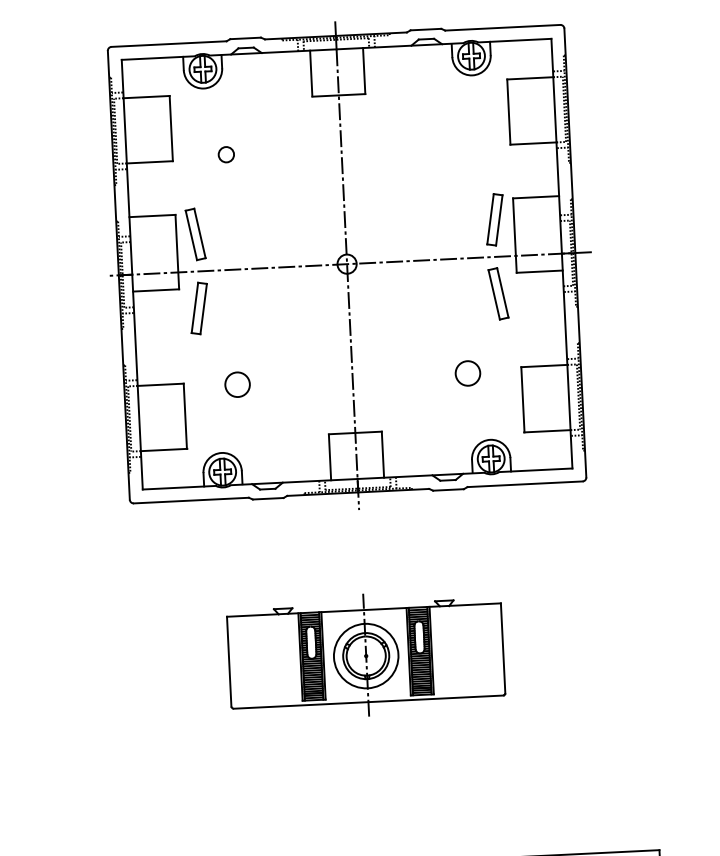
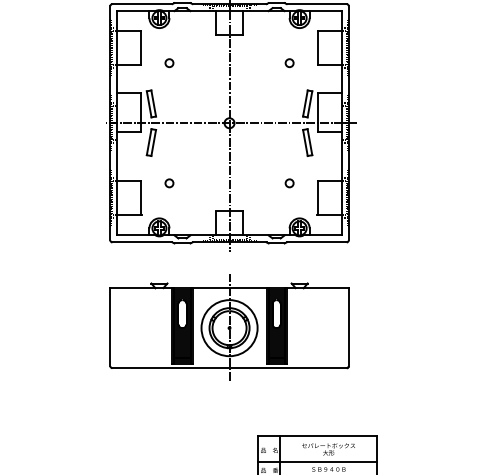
circle: (456, 144) -> (289, 63), added
circle: (467, 373) -> (289, 183), size x0.62
circle: (237, 385) -> (169, 183), size x0.62
part: (366, 655) -> (229, 327), size x1.67

